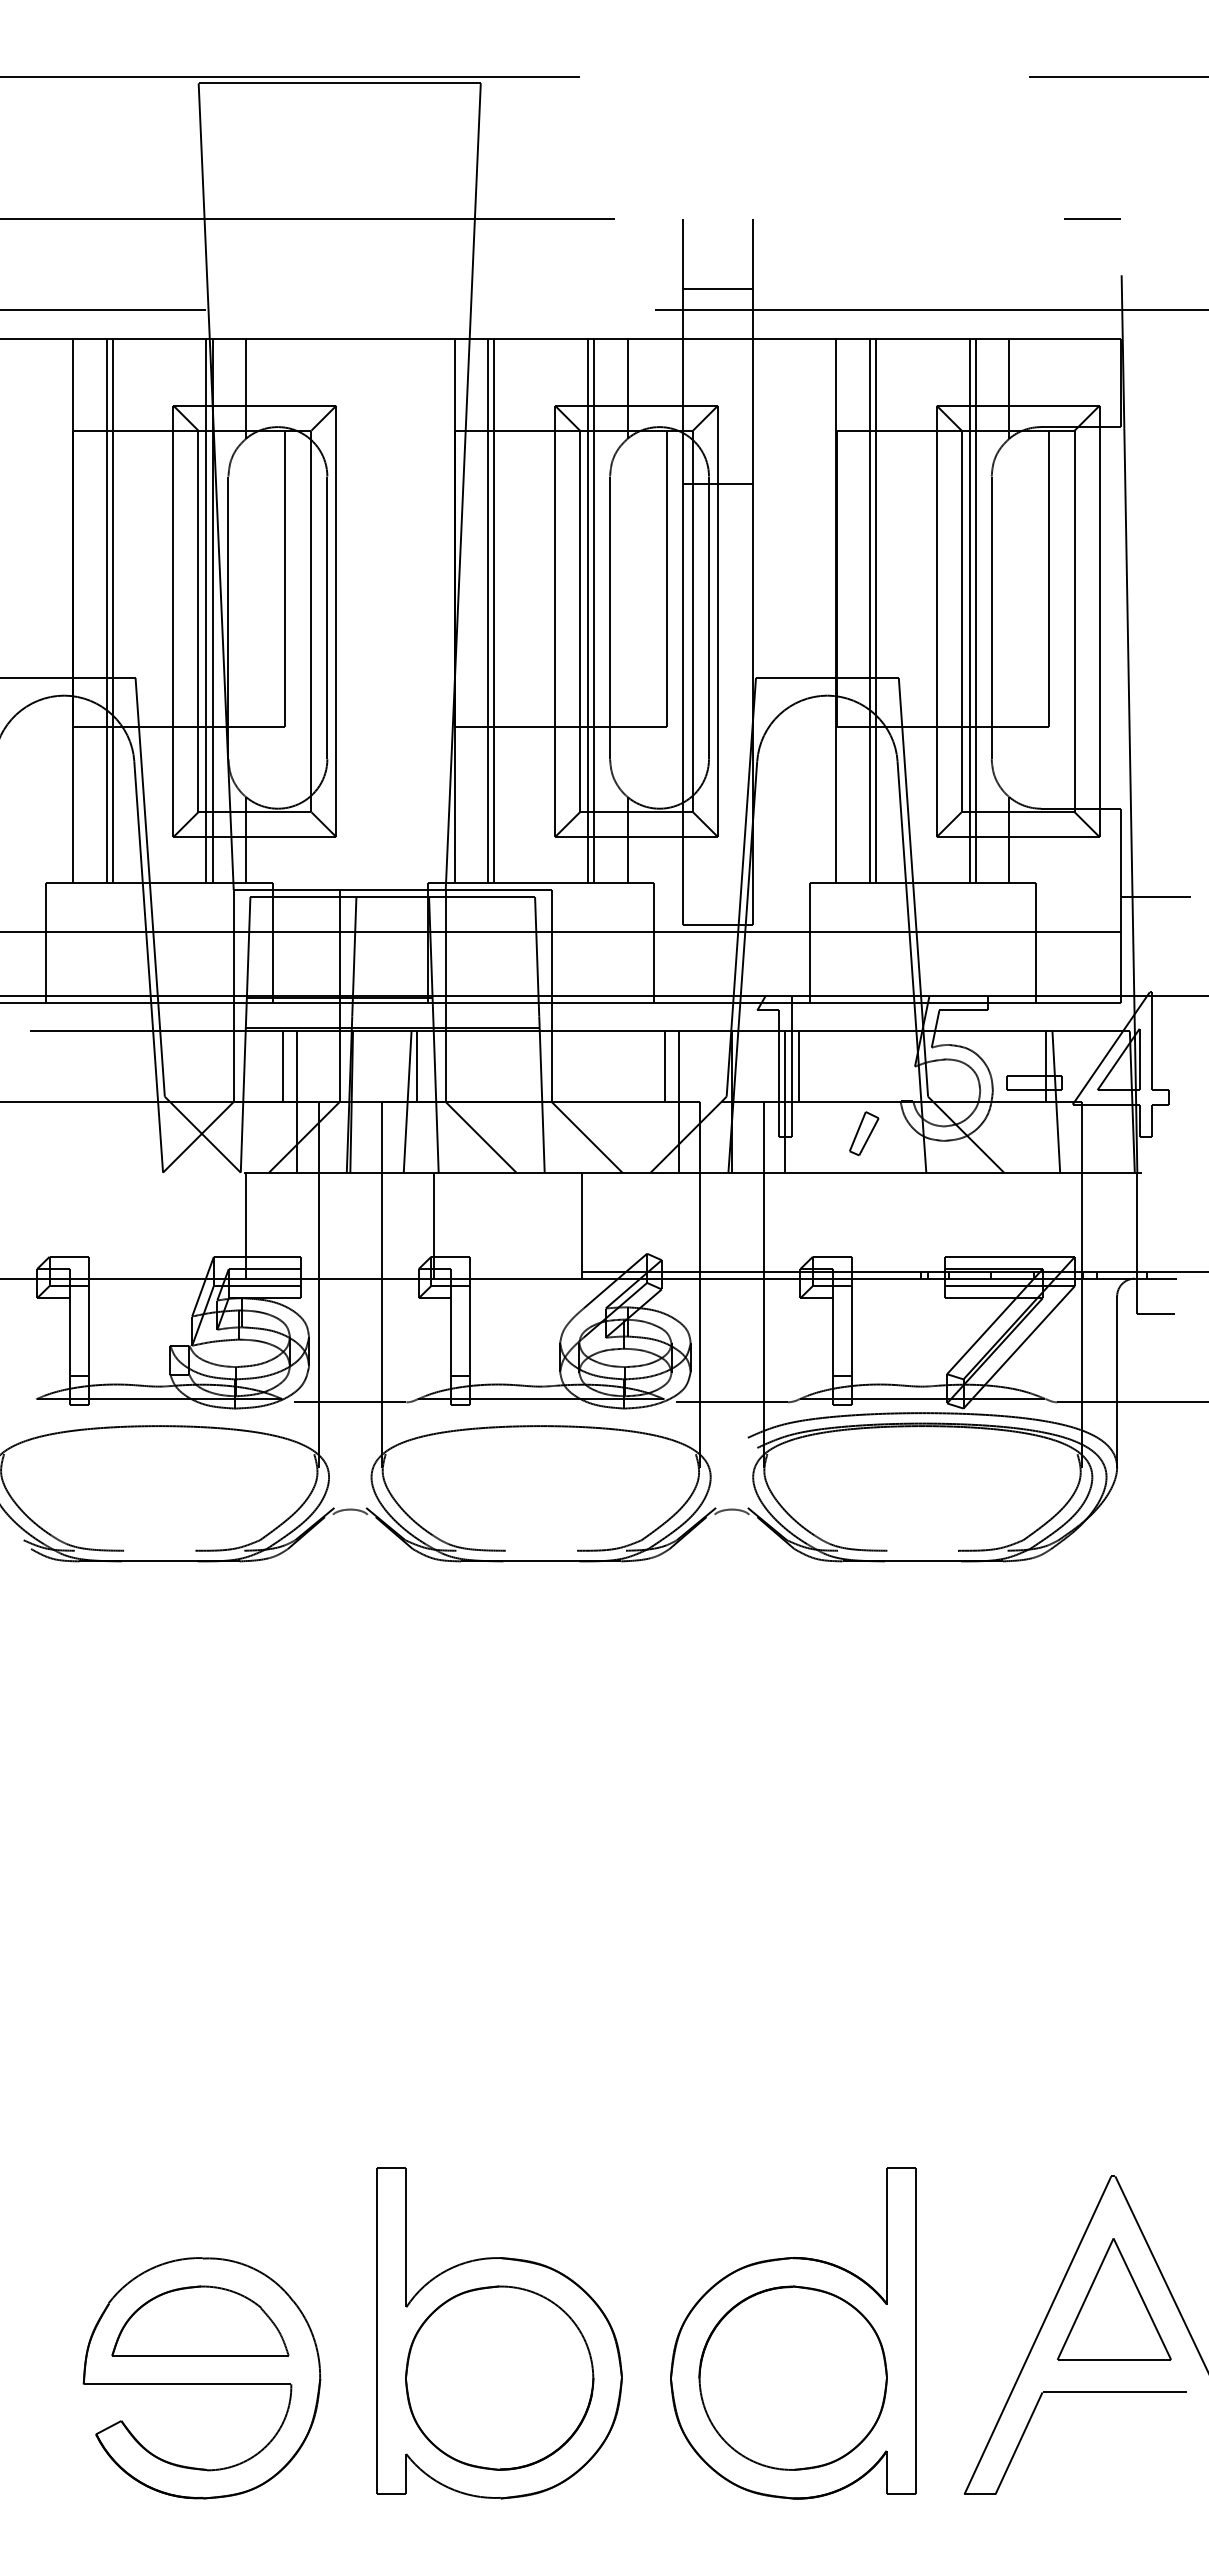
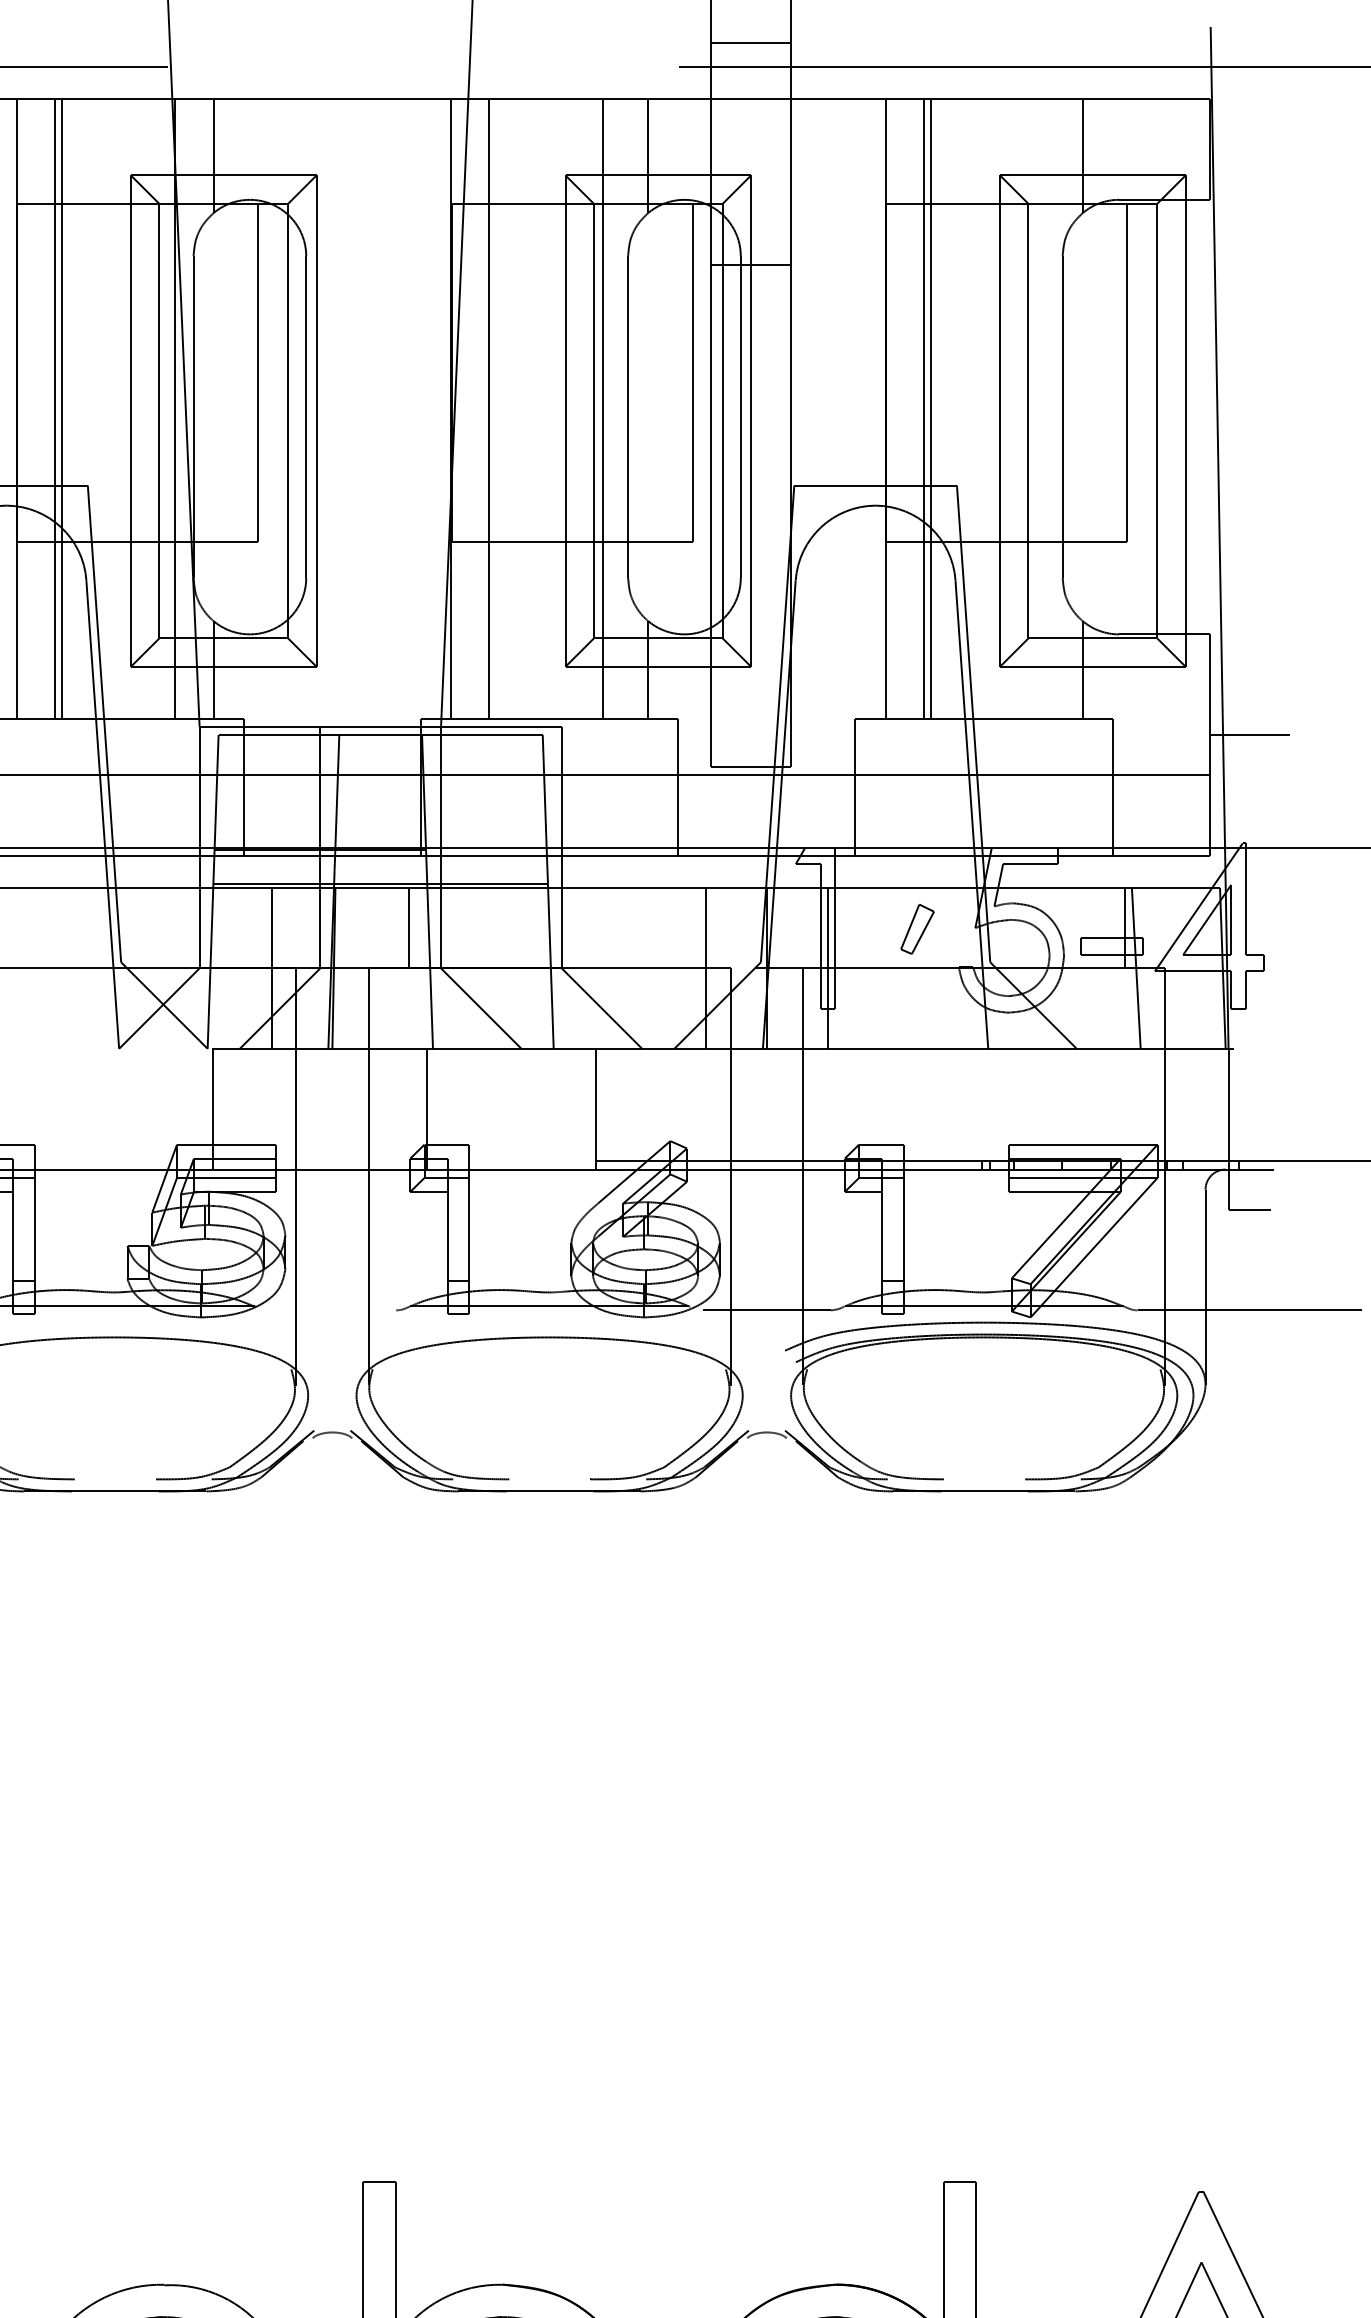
line: (206, 610) -> (168, 408), removed
line: (494, 610) -> (496, 408), removed
line: (594, 610) -> (610, 408), removed
line: (969, 610) -> (1037, 408), removed
line: (975, 610) -> (1044, 408), removed
line: (283, 1066) -> (256, 927), removed
line: (664, 1066) -> (690, 927), removed
line: (799, 1066) -> (843, 927), removed
line: (407, 1101) -> (397, 967), removed
part: (864, 1133) -> (917, 929), moved
line: (350, 1402) -> (332, 1310), removed

